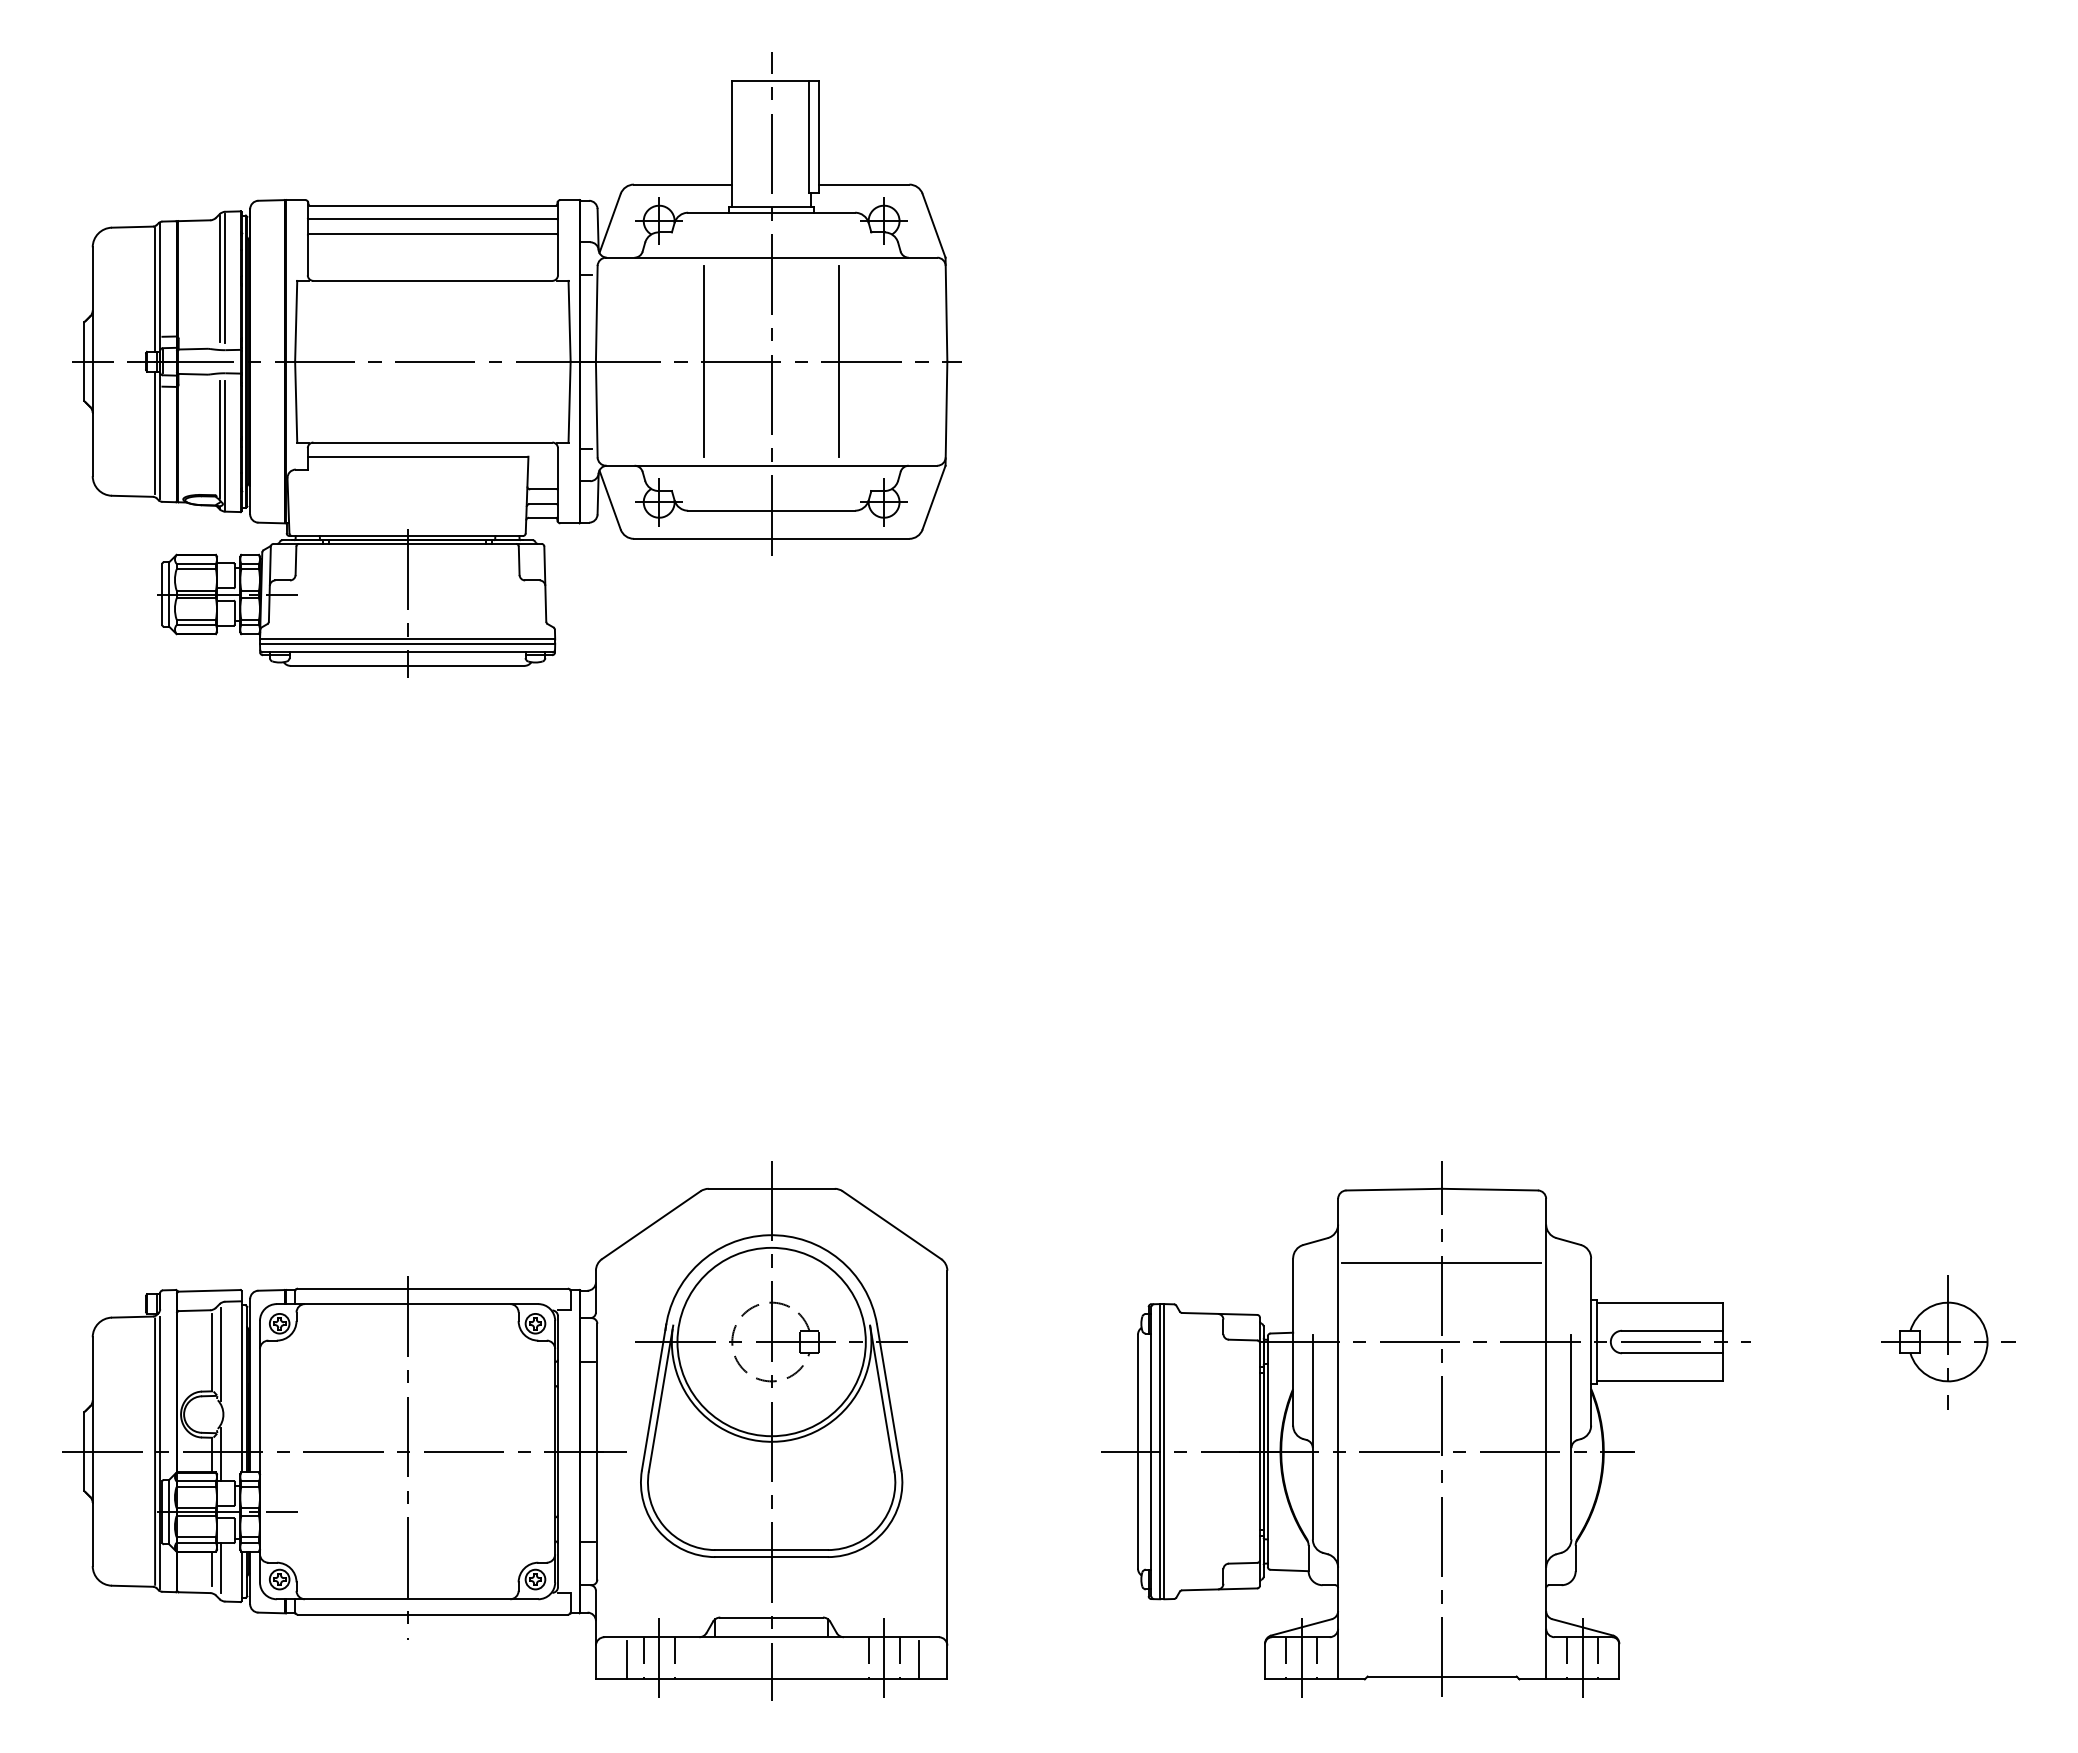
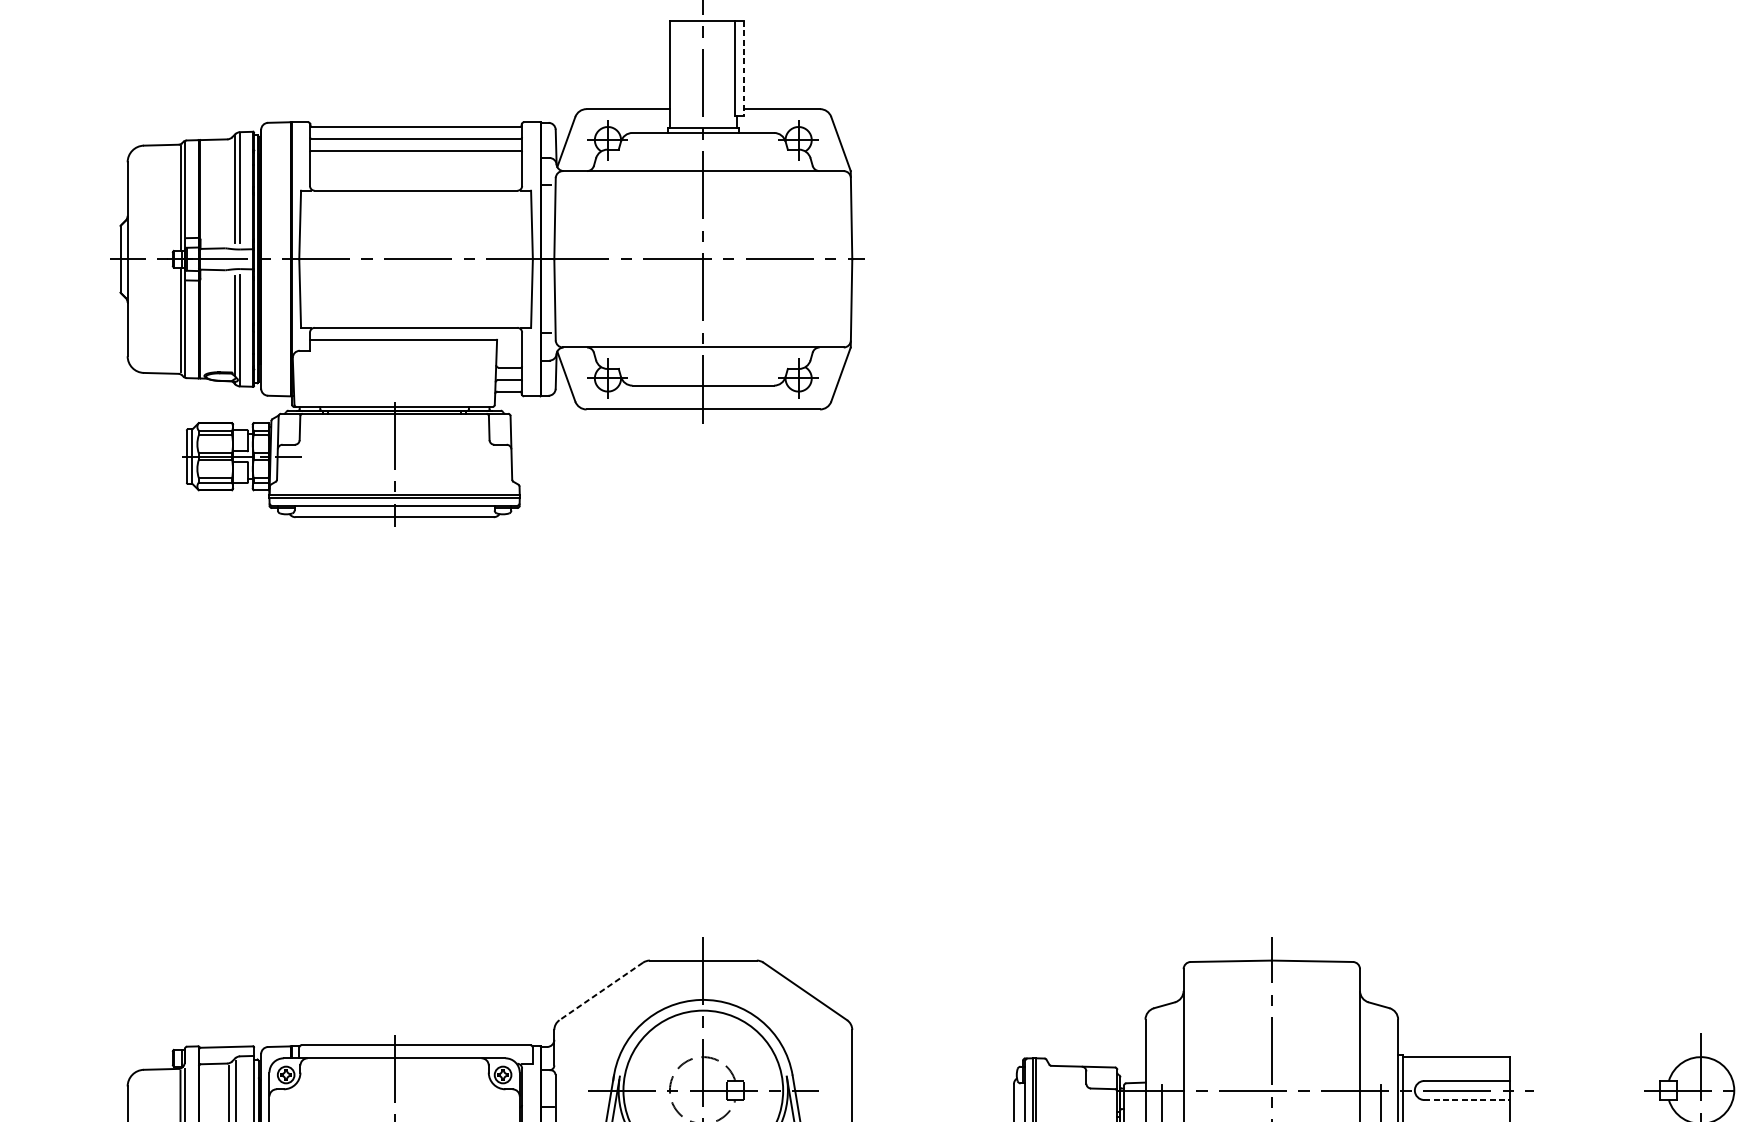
line: (819, 137) -> (743, 69), solid -> dashed
line: (704, 361) -> (646, 259), removed
line: (839, 361) -> (760, 259), removed
line: (651, 1225) -> (601, 991), solid -> dashed
line: (1441, 1263) -> (1271, 1023), removed
line: (1672, 1353) -> (1467, 1100), solid -> dashed

